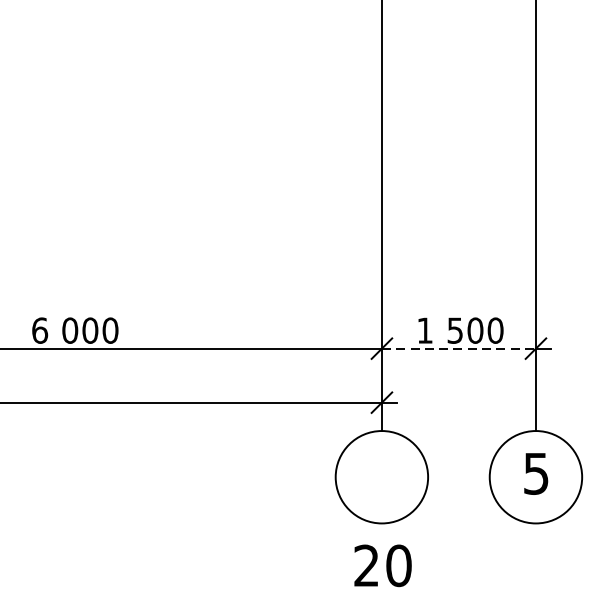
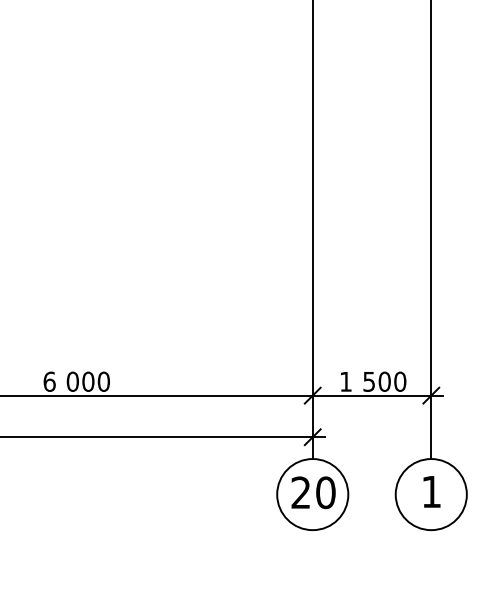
line: (459, 348) -> (372, 395), dashed -> solid
text: (536, 474) -> (431, 492), 5 -> 1
text: (382, 565) -> (313, 492), moved

